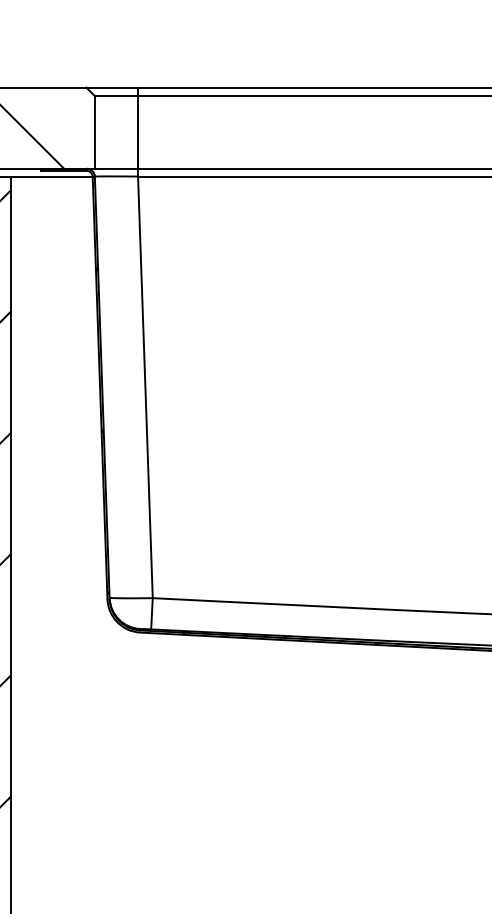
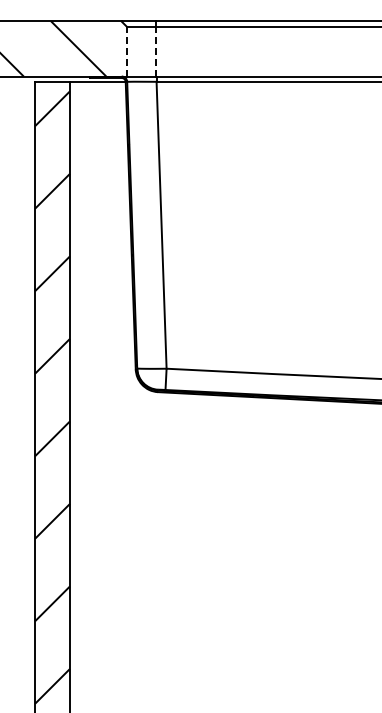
line: (95, 131) -> (127, 51), solid -> dashed
line: (137, 131) -> (156, 51), solid -> dashed

